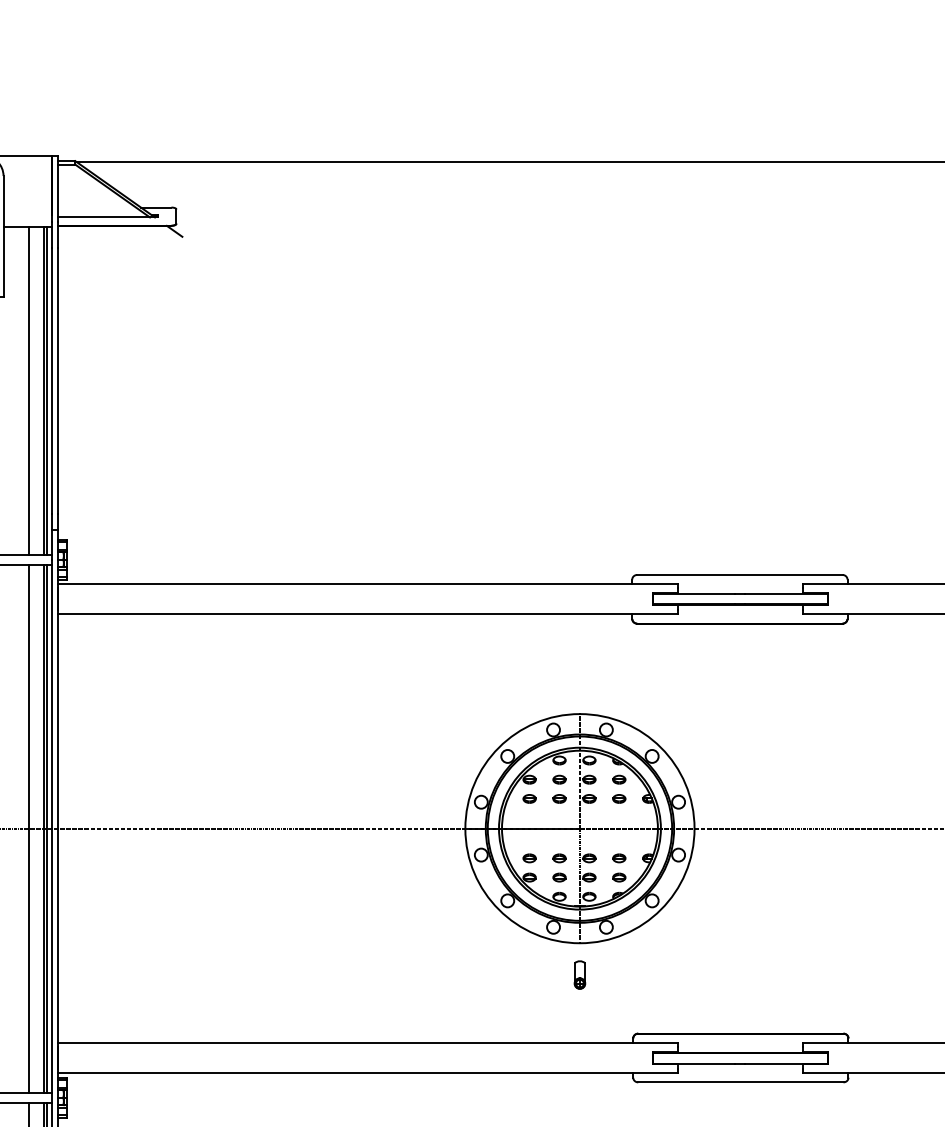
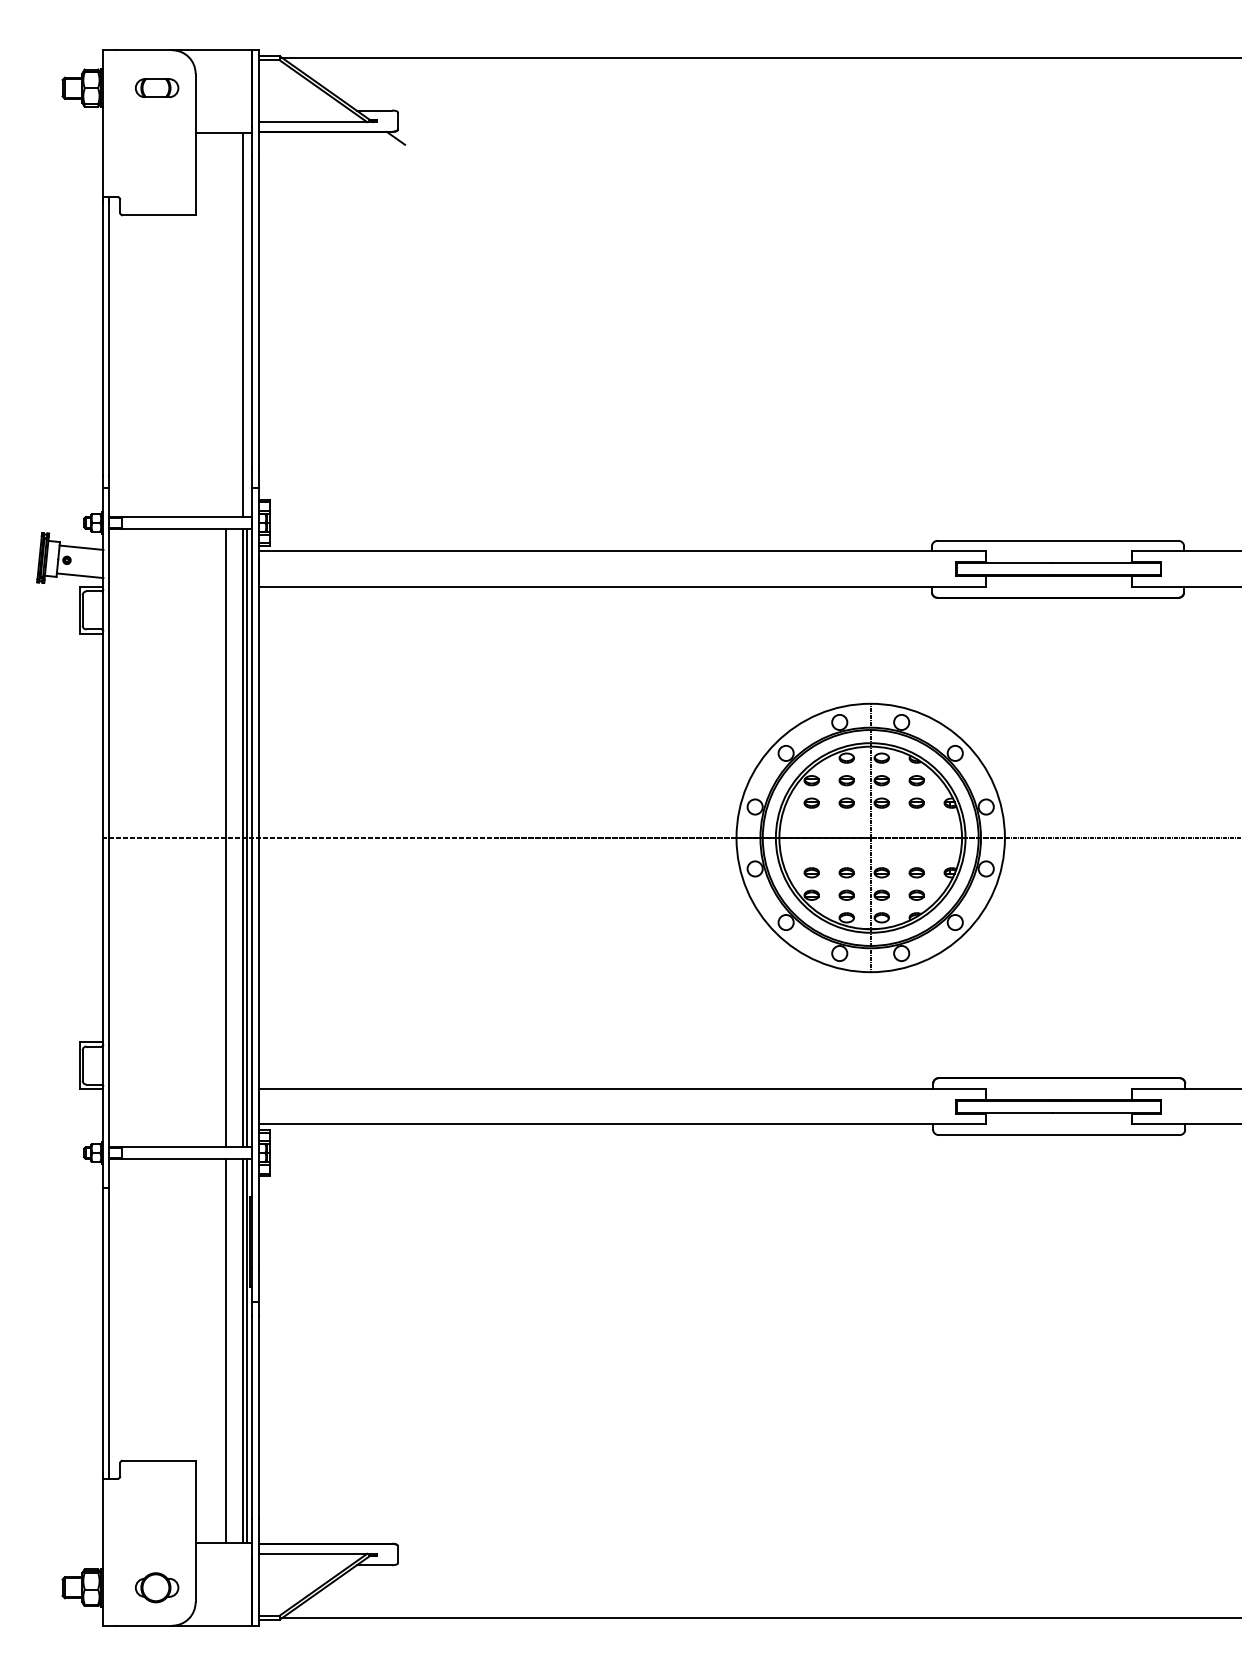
line: (29, 391) -> (225, 325), removed
line: (47, 391) -> (246, 325), removed
part: (579, 975) -> (870, 1009), removed

